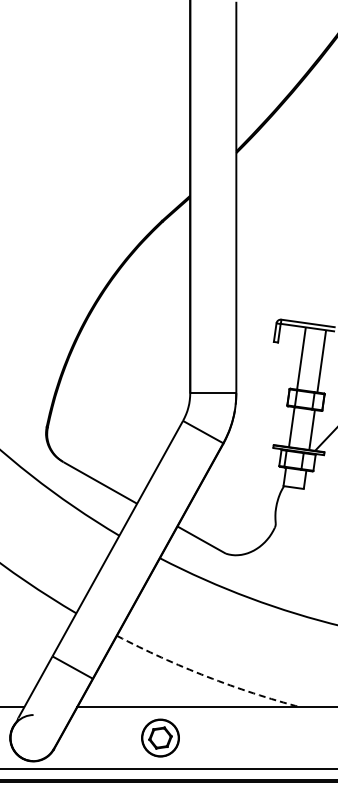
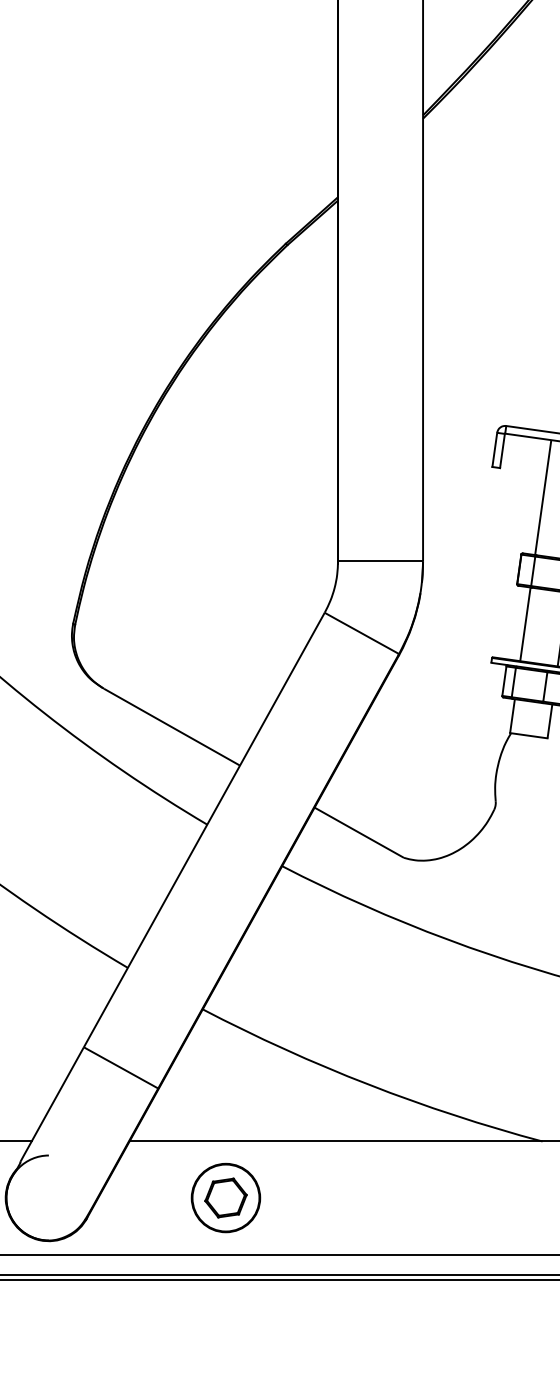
arc: (207, 676) -> (369, 1084), dashed -> solid
part: (160, 737) -> (225, 1196), moved

